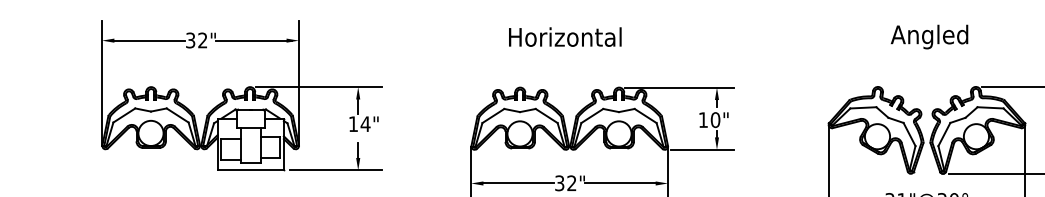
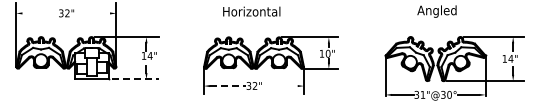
line: (149, 40) -> (40, 13), removed
line: (254, 40) -> (93, 13), removed
line: (336, 170) -> (135, 79), solid -> dashed
line: (519, 184) -> (228, 86), solid -> dashed
line: (619, 184) -> (279, 86), removed

